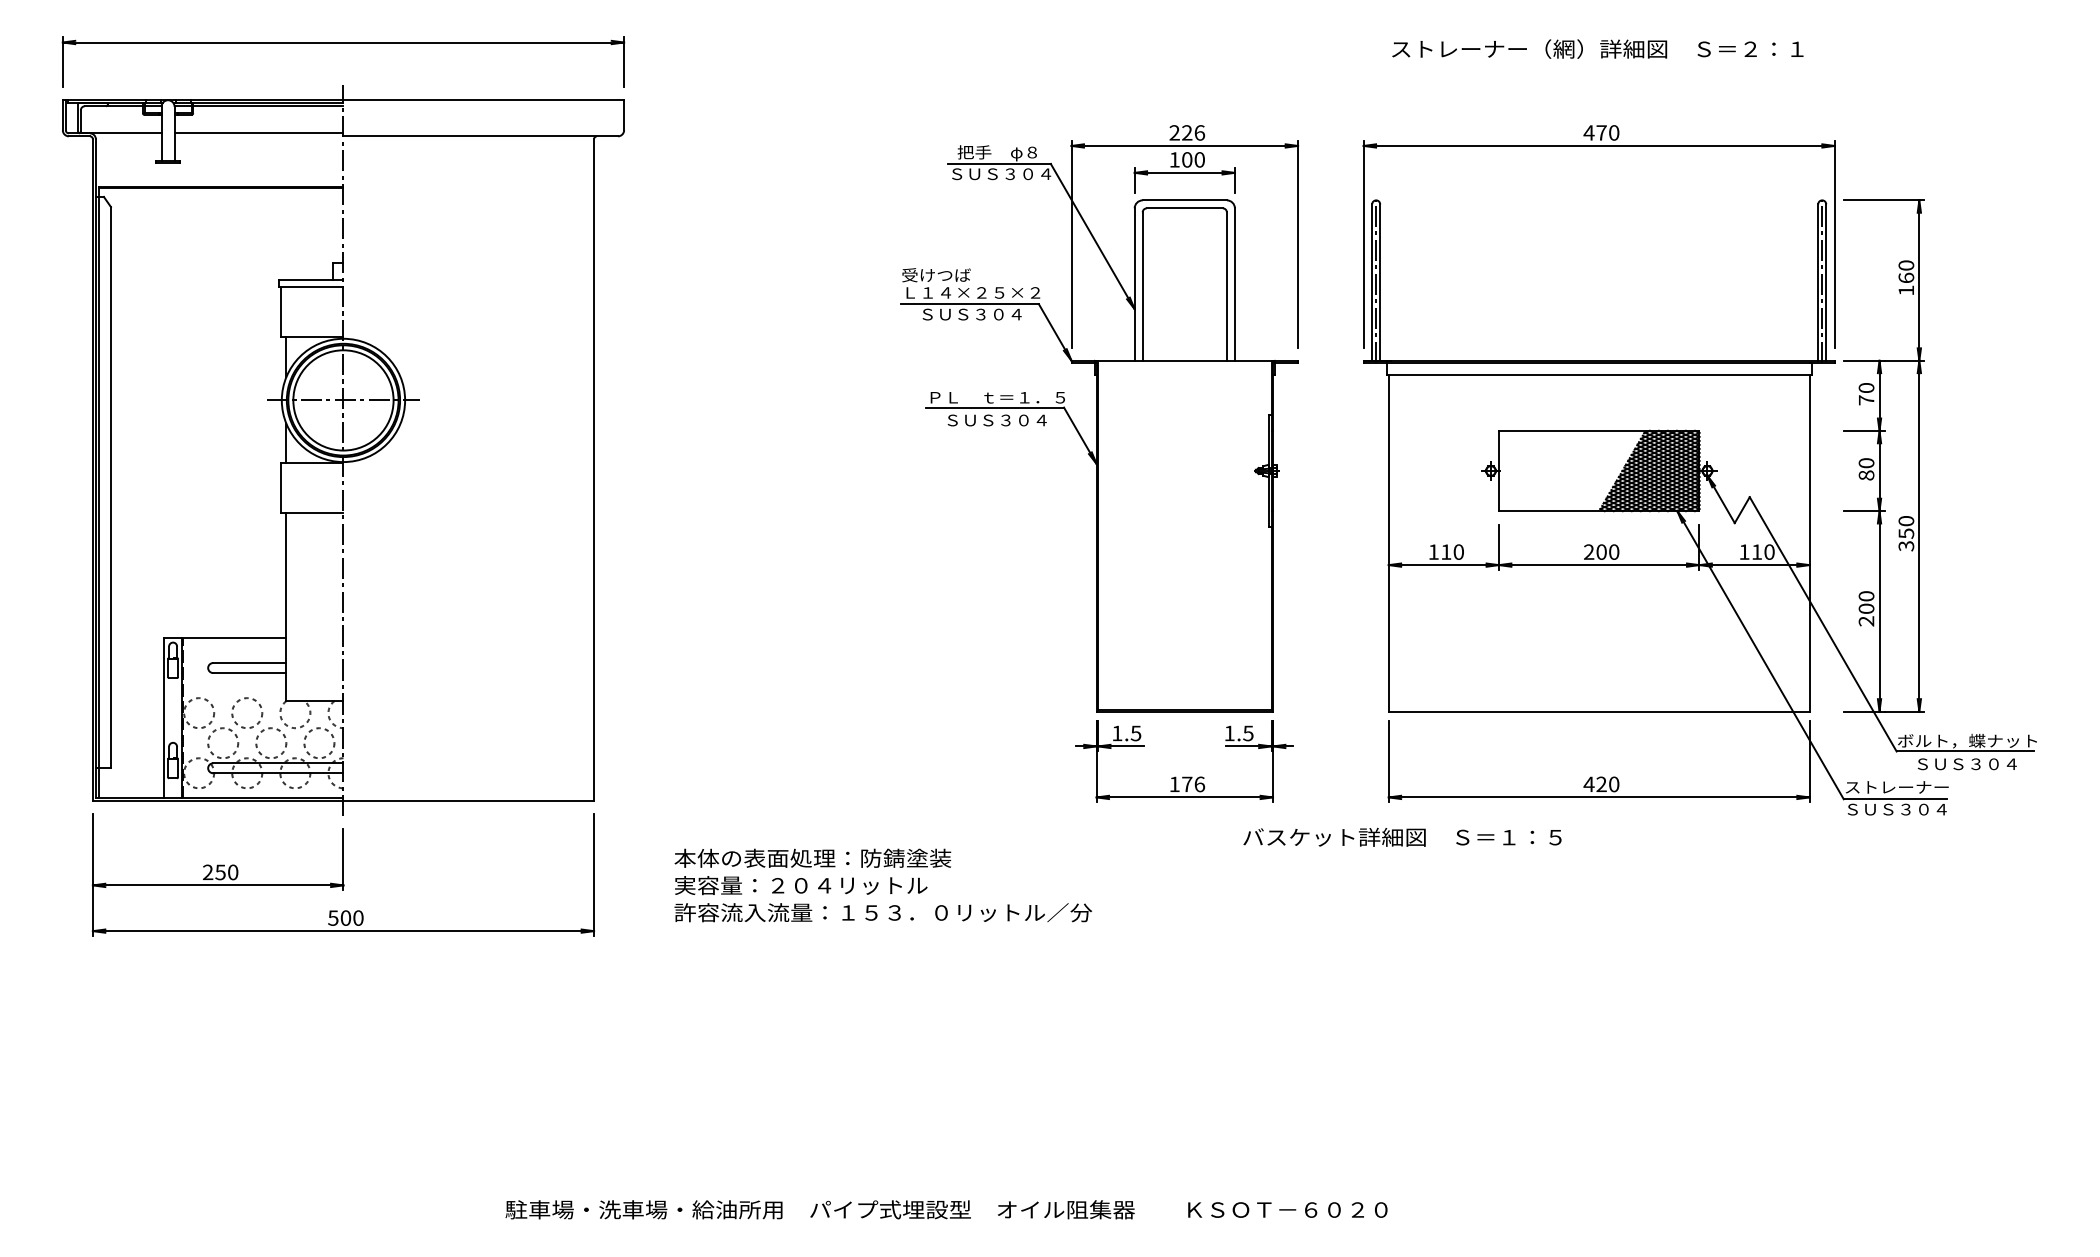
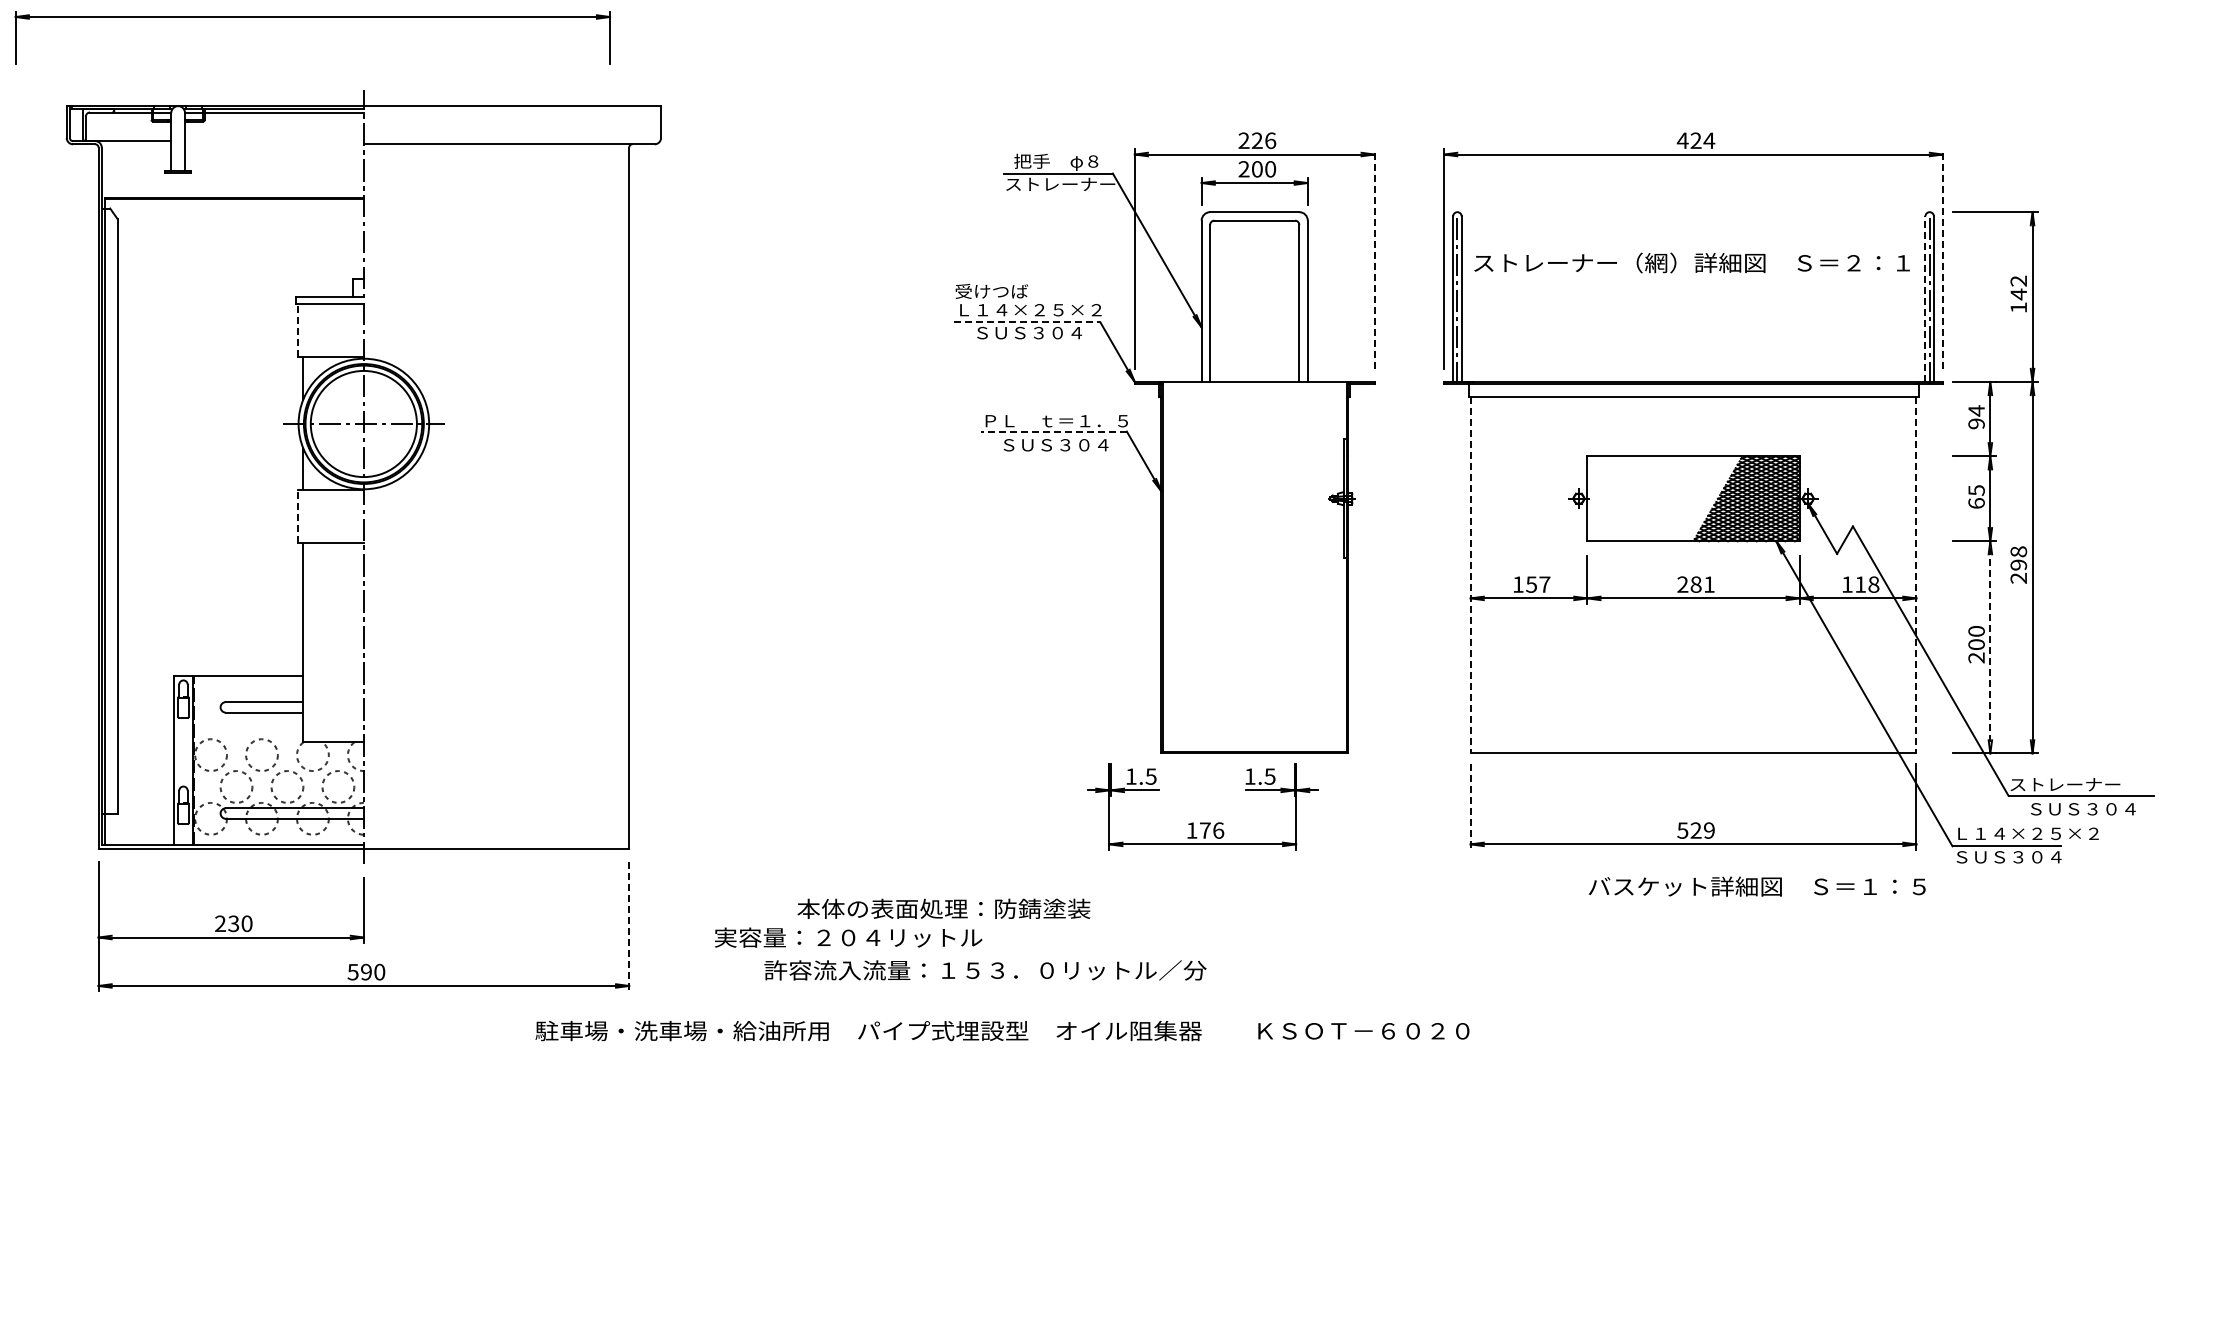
part: (343, 42) -> (312, 17), moved
text: (1597, 48) -> (1691, 262), moved
text: (1607, 132) -> (1702, 140), 470 -> 424
line: (259, 133) -> (274, 141), removed
text: (1174, 160) -> (1243, 169), 100 -> 200
text: (1001, 173) -> (1060, 183), ＳＵＳ３０４ -> ストレーナー
line: (1297, 244) -> (1374, 258), solid -> dashed
line: (1834, 244) -> (1942, 258), solid -> dashed
text: (1906, 271) -> (2018, 287), 160 -> 142
line: (1818, 282) -> (1925, 299), solid -> dashed
line: (970, 304) -> (1027, 322), solid -> dashed
line: (281, 312) -> (298, 330), solid -> dashed
text: (1866, 394) -> (1976, 417), 70 -> 94
line: (994, 407) -> (1053, 431), solid -> dashed
text: (1866, 468) -> (1976, 496), 80 -> 65
line: (281, 487) -> (298, 516), solid -> dashed
text: (1906, 533) -> (2018, 564), 350 -> 298
line: (1388, 543) -> (1470, 575), solid -> dashed
line: (1809, 543) -> (1916, 575), solid -> dashed
text: (1452, 552) -> (1538, 584), 110 -> 157
text: (1607, 552) -> (1702, 584), 200 -> 281
text: (1769, 552) -> (1873, 584), 110 -> 118
line: (1879, 610) -> (1990, 646), solid -> dashed
text: (1967, 740) -> (2083, 784), ボルト，蝶ナット -> ストレーナー
line: (1388, 761) -> (1470, 806), solid -> dashed
part: (1184, 776) -> (1202, 822), moved
text: (1601, 784) -> (1695, 830), 420 -> 529
text: (1913, 787) -> (2026, 833), ストレーナー -> Ｌ１４×２５×２
text: (1401, 837) -> (1756, 886), moved
text: (812, 857) -> (943, 908), moved
text: (220, 872) -> (233, 923), 250 -> 230
line: (594, 874) -> (629, 926), solid -> dashed
text: (883, 912) -> (985, 970), moved
text: (345, 918) -> (366, 972), 500 -> 590
text: (946, 1209) -> (1002, 1030), moved

